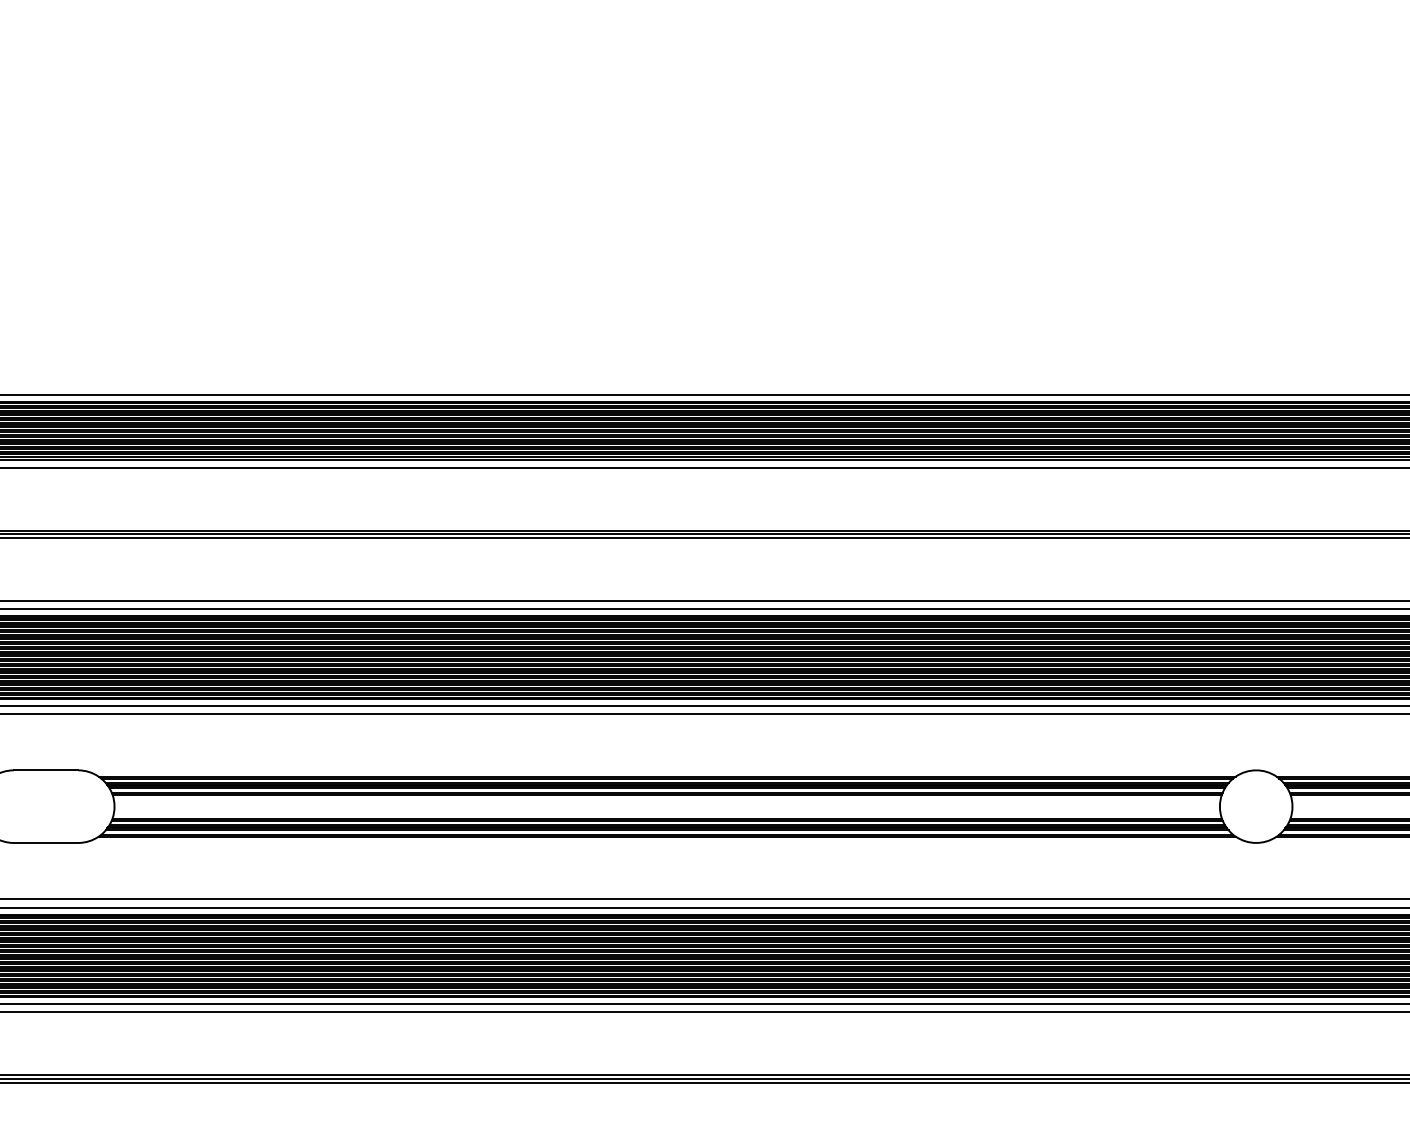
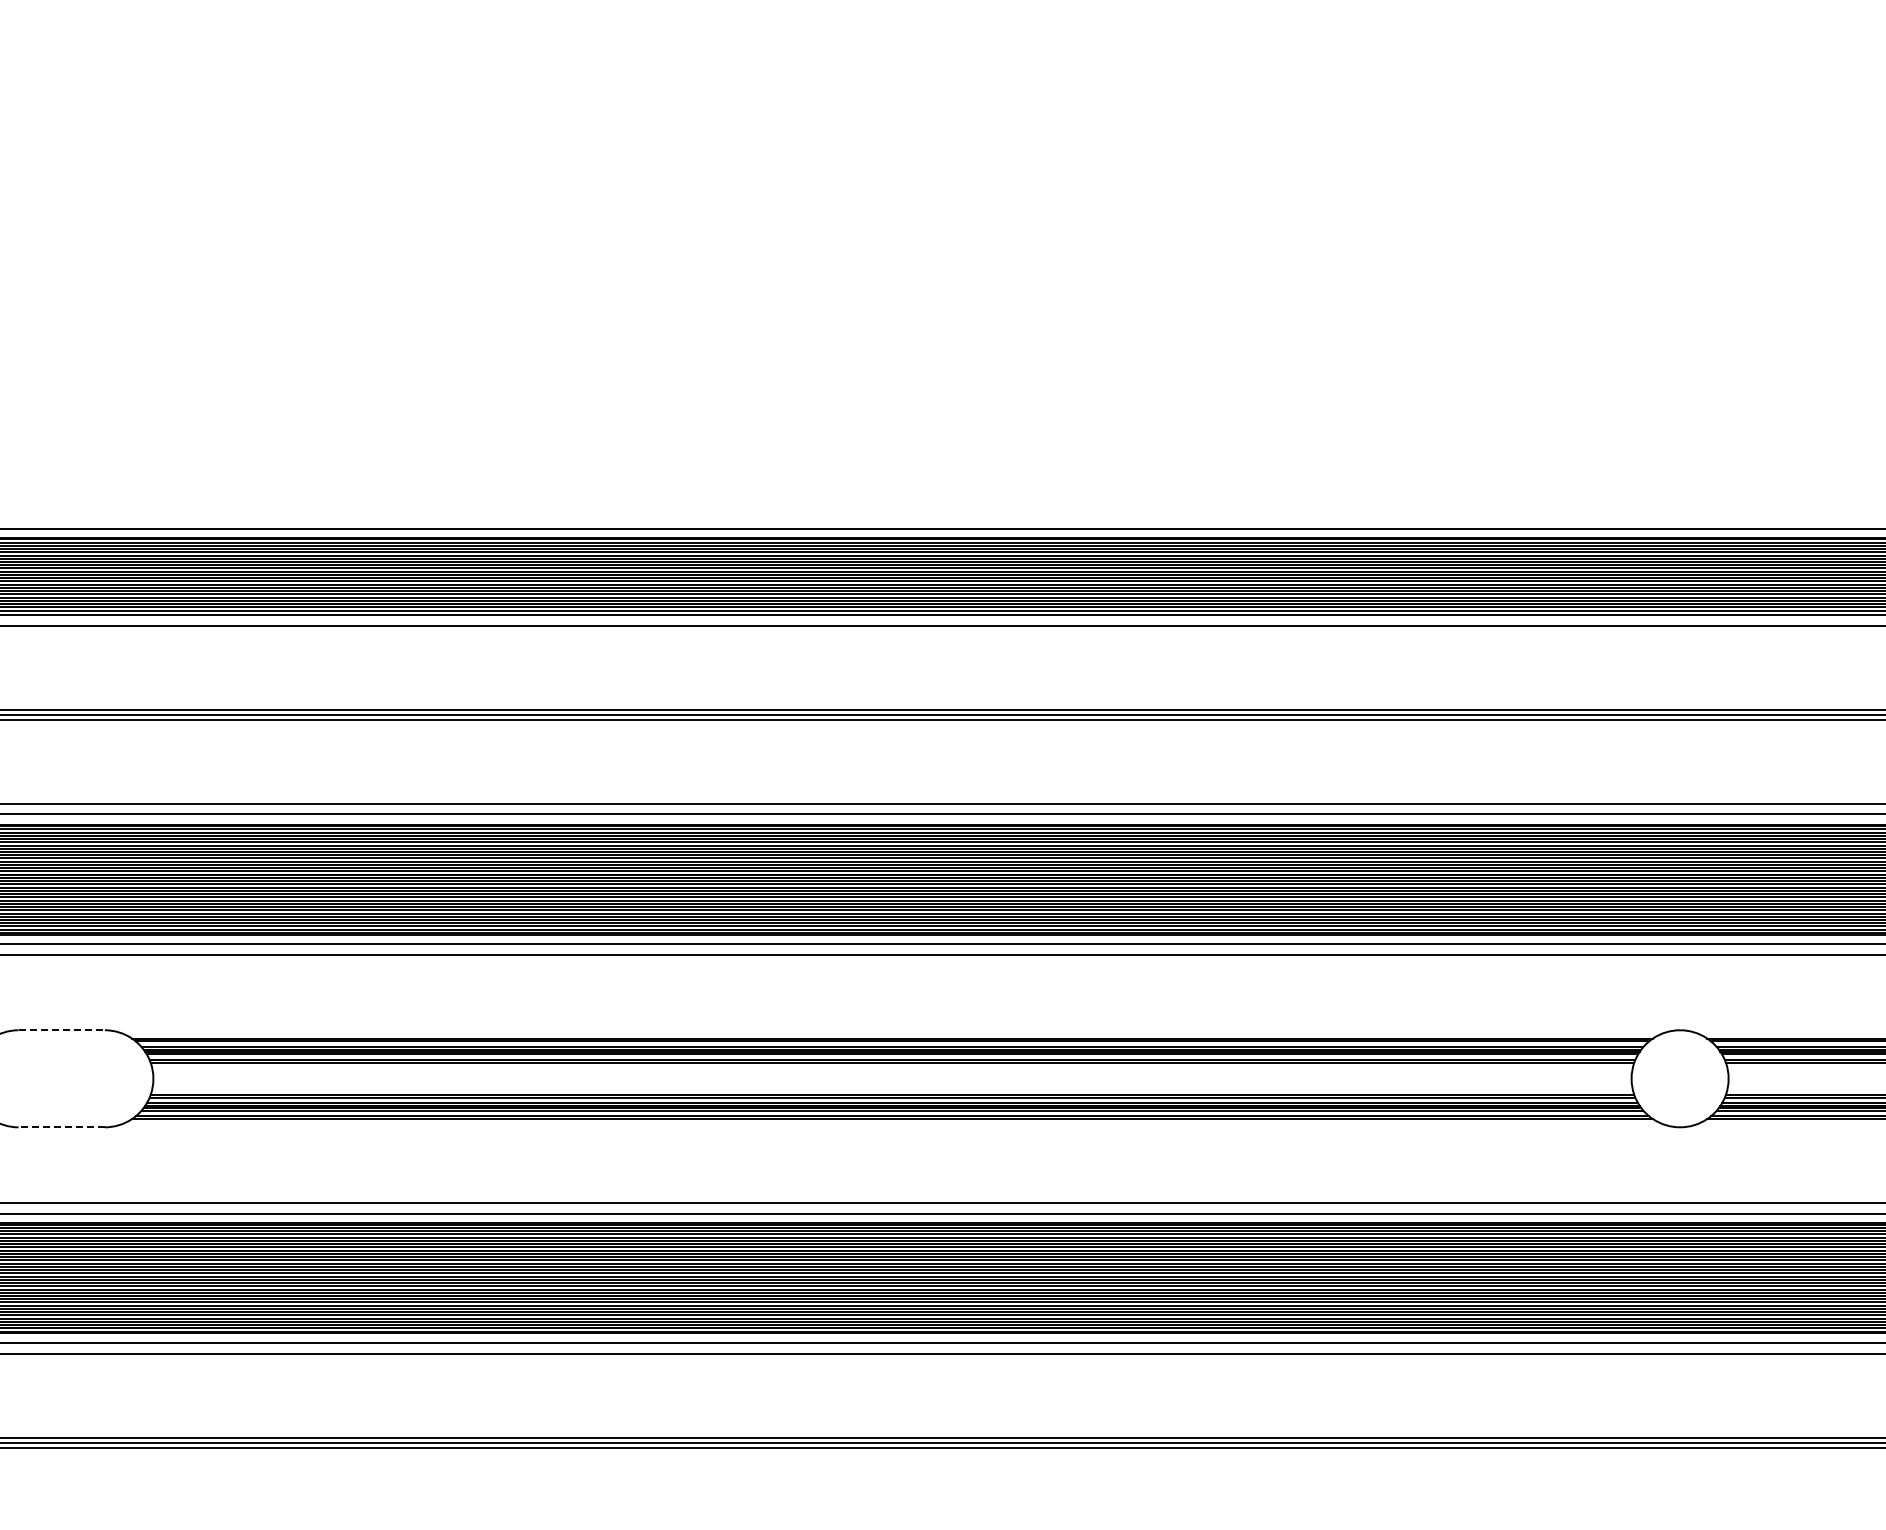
line: (46, 770) -> (62, 1030), solid -> dashed
line: (45, 843) -> (61, 1127), solid -> dashed

